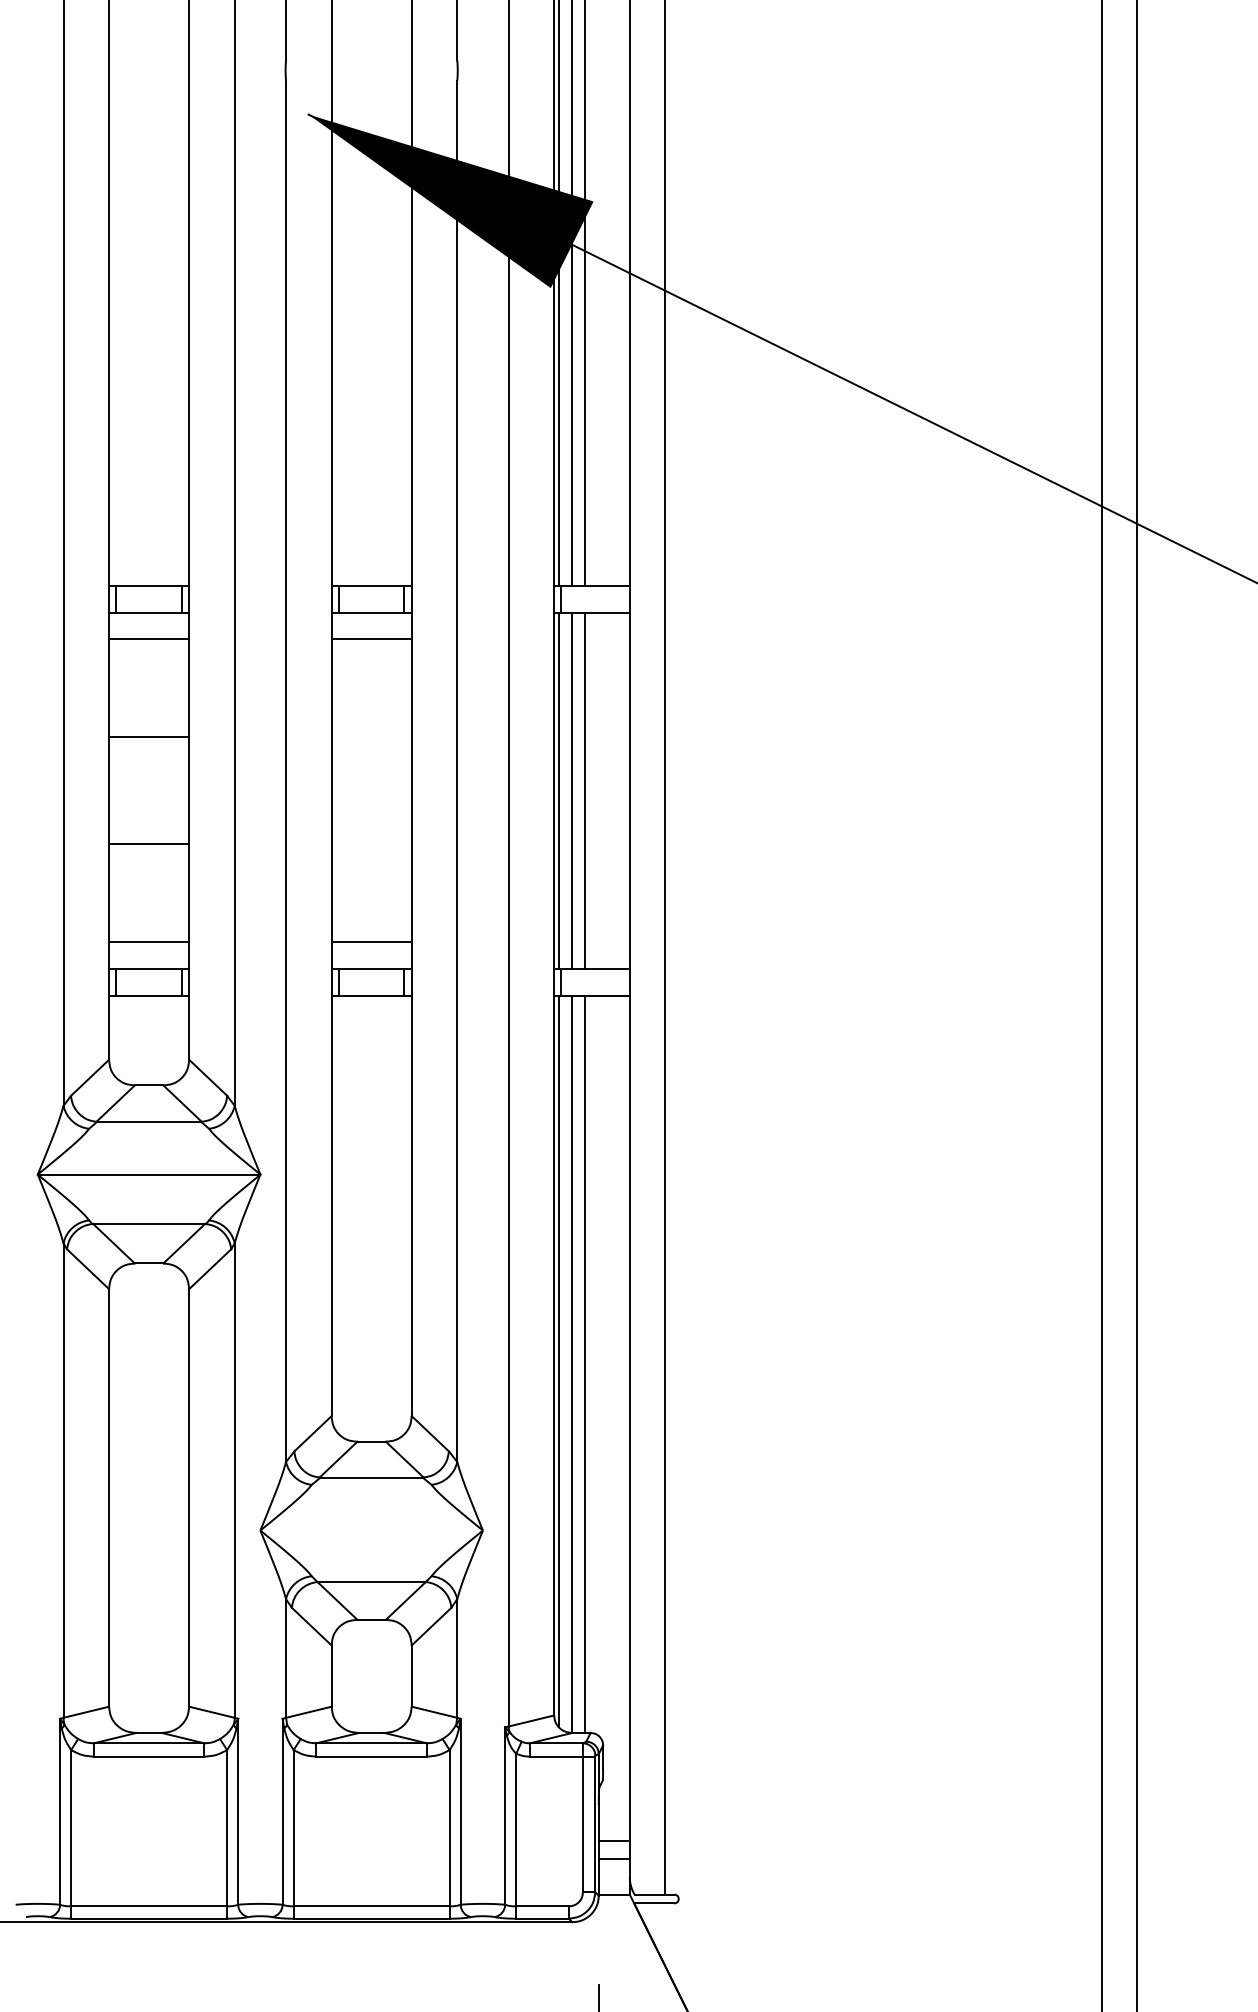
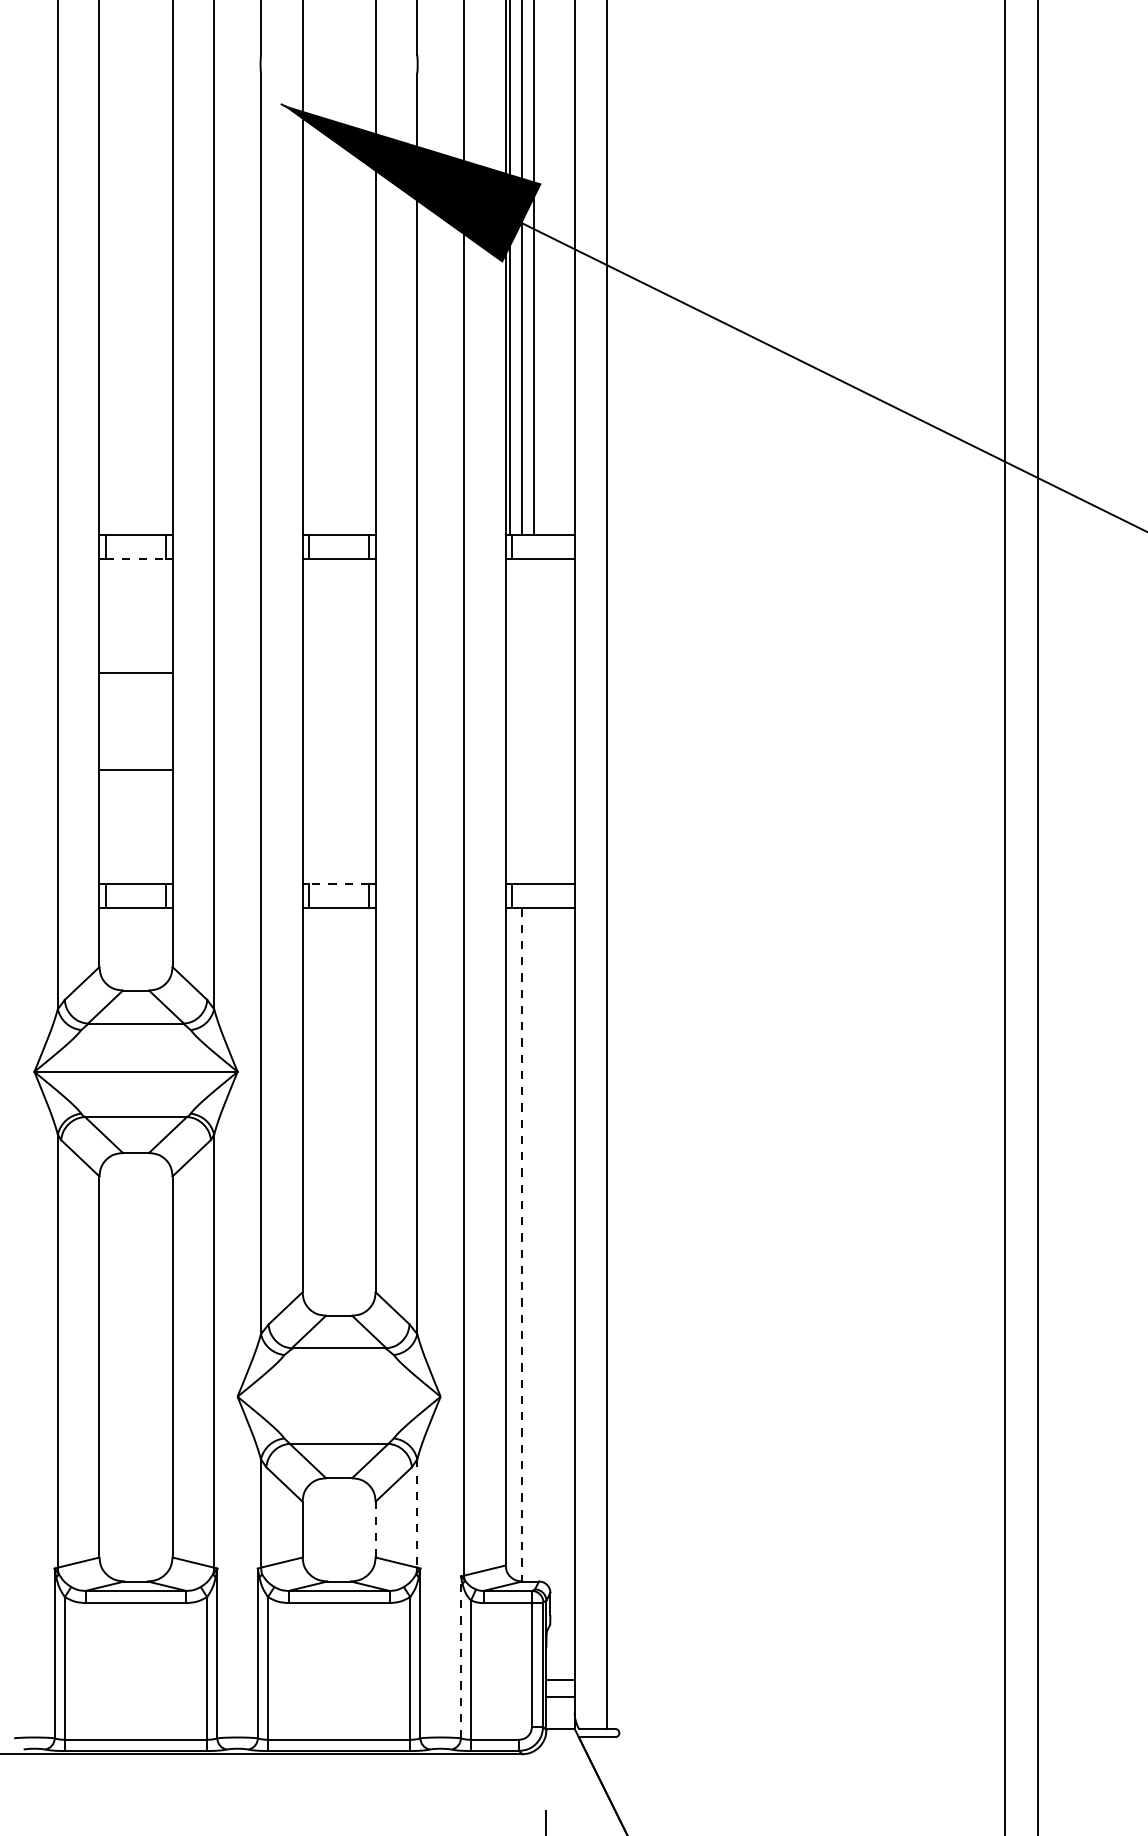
line: (149, 612) -> (136, 558), solid -> dashed
line: (149, 639) -> (136, 583), removed
line: (371, 639) -> (338, 583), removed
line: (558, 790) -> (509, 721), removed
line: (571, 790) -> (521, 721), removed
line: (585, 790) -> (534, 721), removed
line: (149, 942) -> (136, 860), removed
line: (371, 942) -> (338, 860), removed
line: (371, 968) -> (338, 883), solid -> dashed
line: (558, 1360) -> (509, 1241), removed
line: (585, 1363) -> (534, 1244), removed
line: (571, 1364) -> (521, 1245), solid -> dashed
line: (457, 1658) -> (417, 1513), solid -> dashed
line: (411, 1676) -> (375, 1529), solid -> dashed
line: (505, 1816) -> (461, 1657), solid -> dashed

